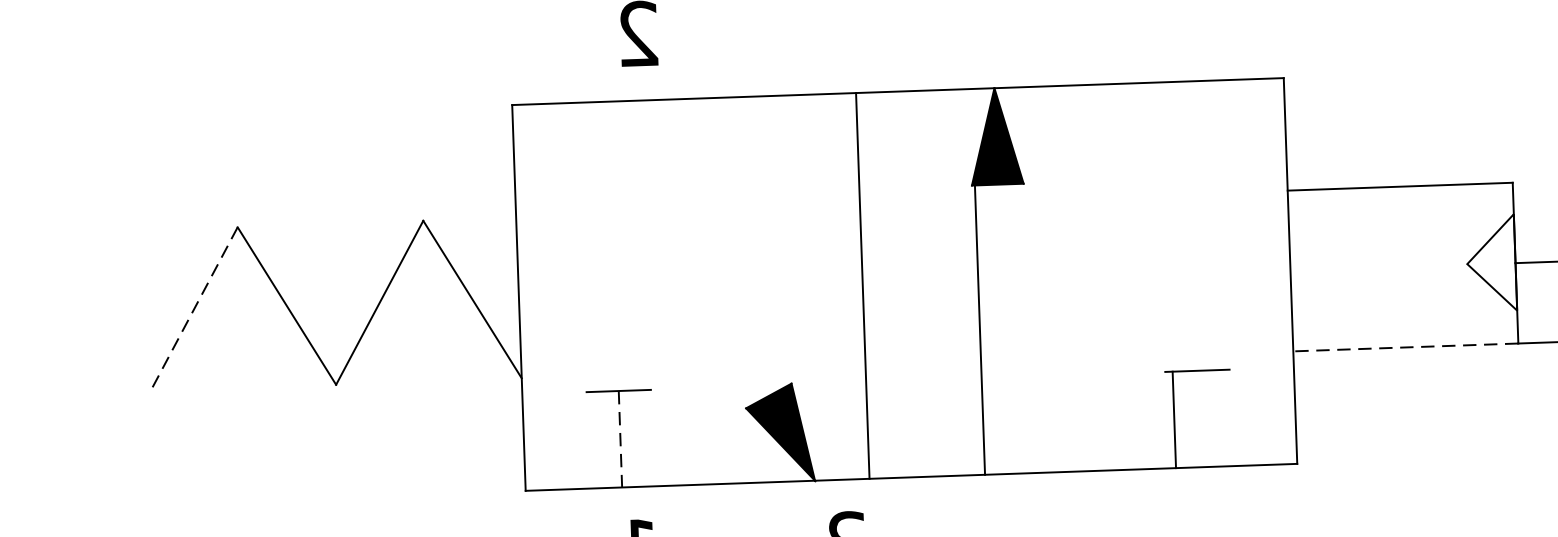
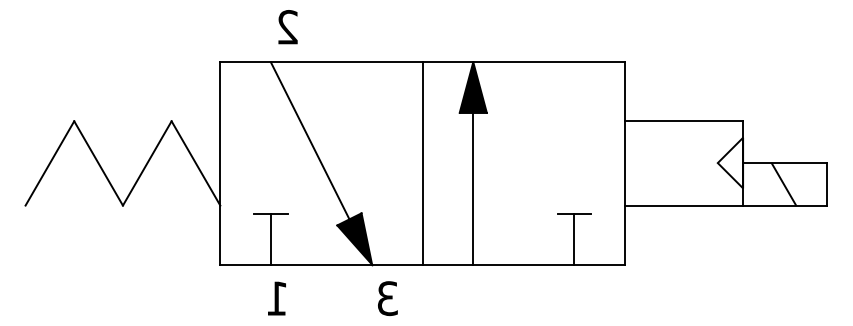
line: (687, 248) -> (309, 140), added
line: (862, 286) -> (422, 163), moved
line: (193, 309) -> (49, 163), dashed -> solid
line: (980, 329) -> (473, 188), moved
line: (1404, 347) -> (683, 205), dashed -> solid
line: (1174, 420) -> (574, 239), moved
line: (619, 439) -> (270, 239), dashed -> solid

